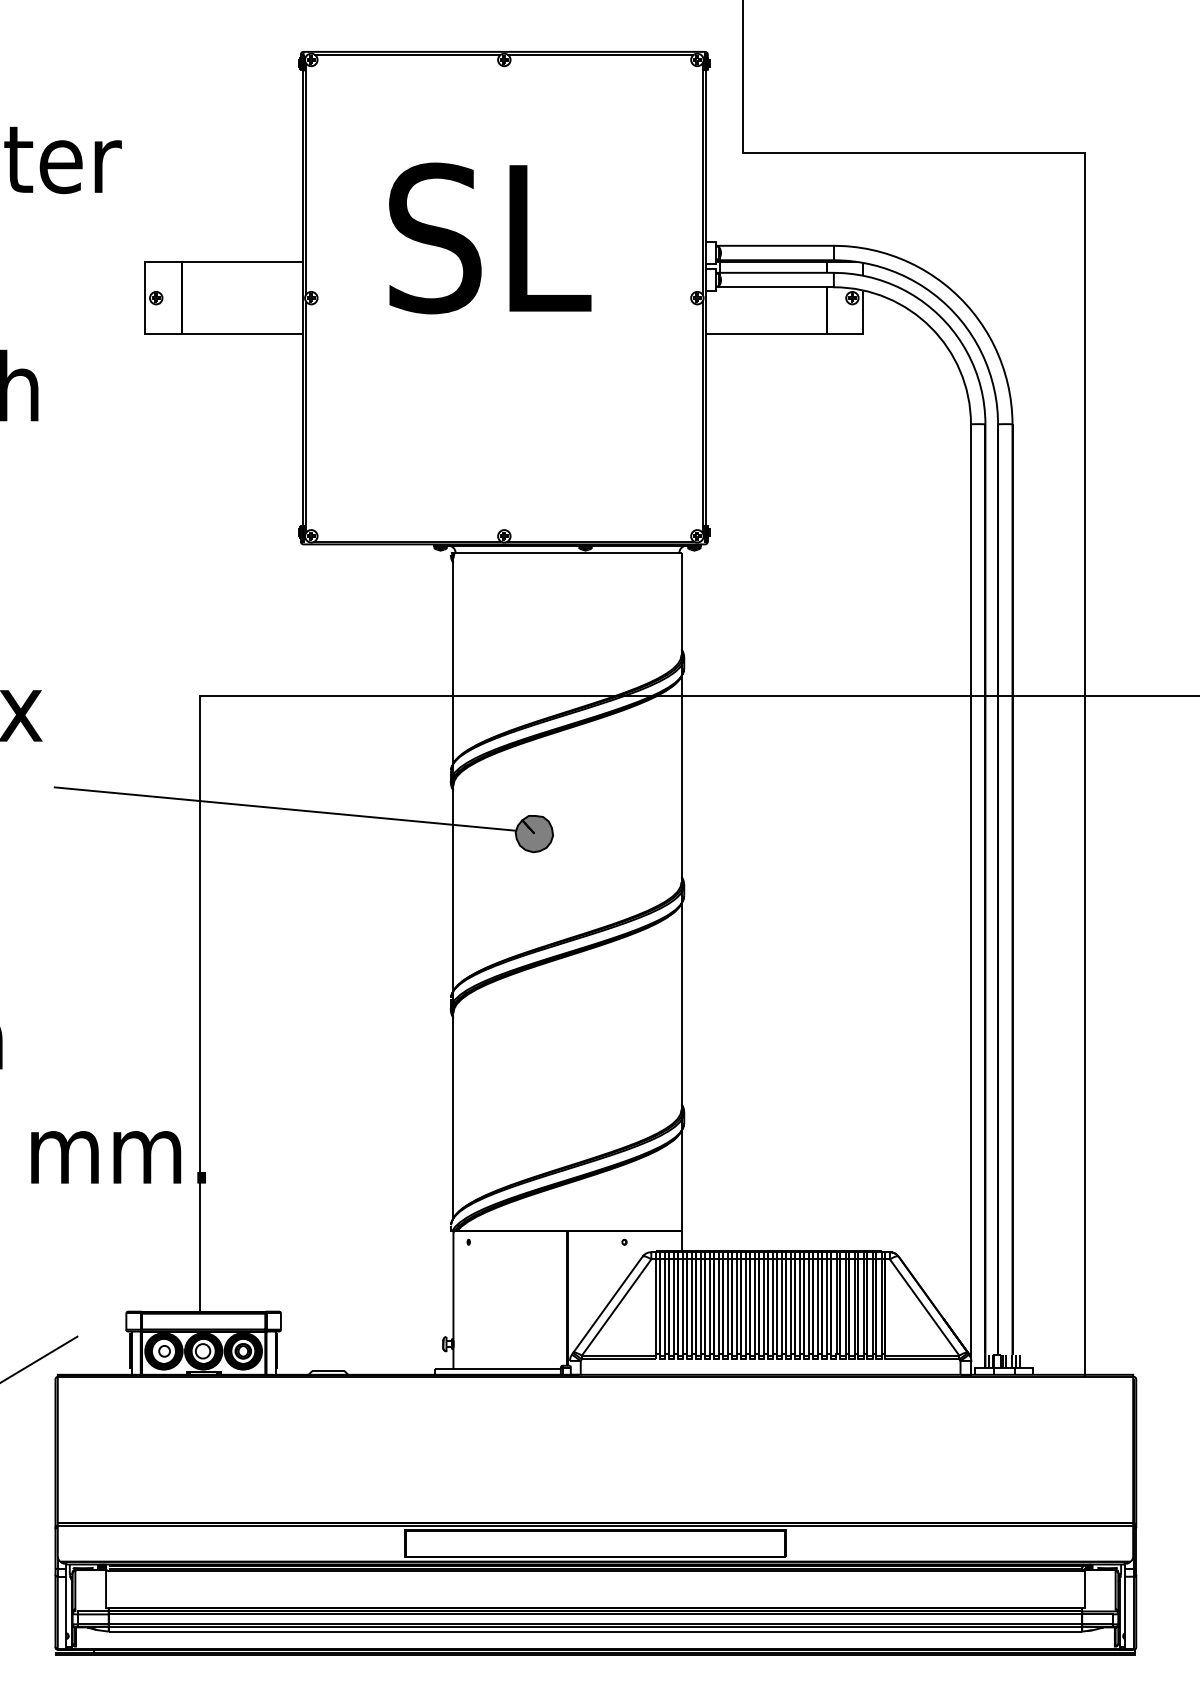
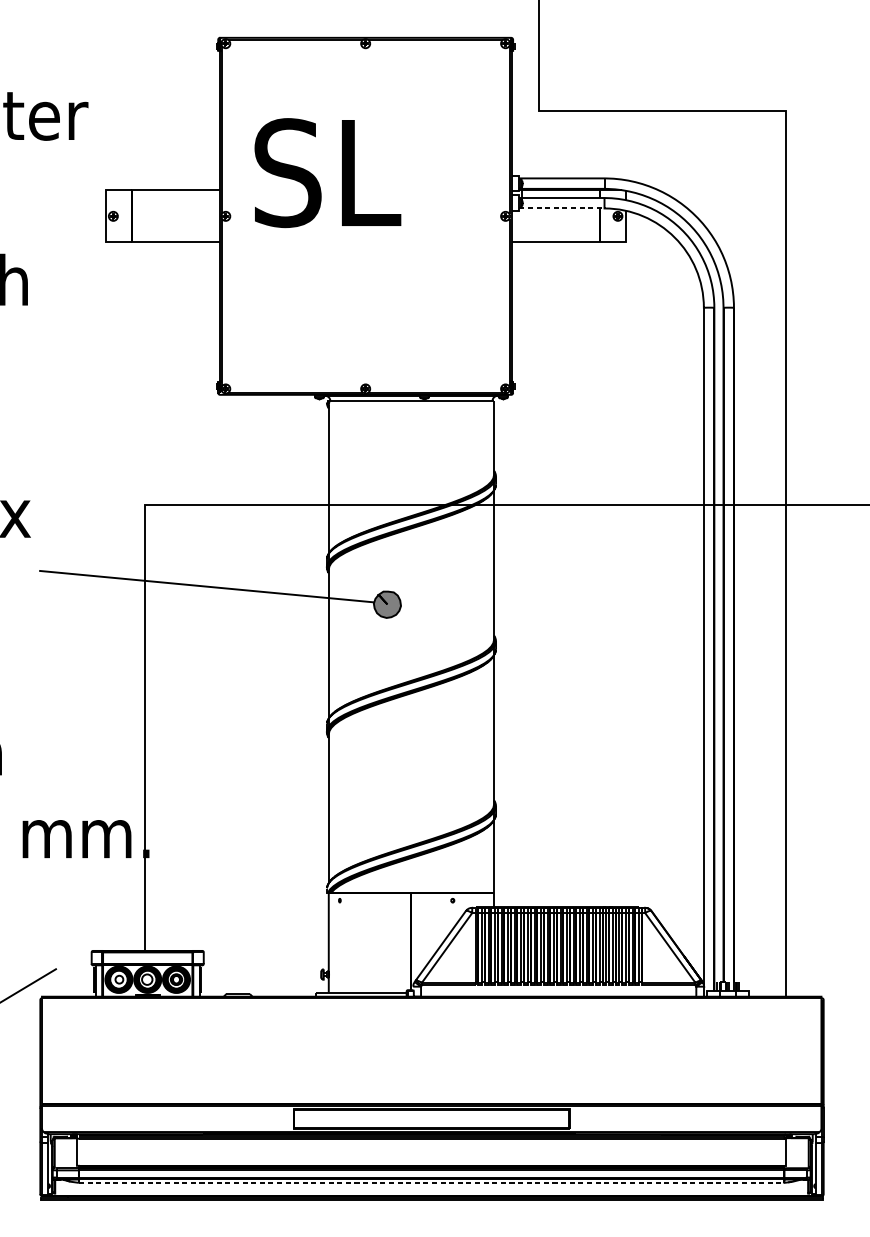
text: (490, 238) -> (328, 173), moved
line: (775, 287) -> (562, 208), solid -> dashed
line: (595, 1631) -> (431, 1182), solid -> dashed

